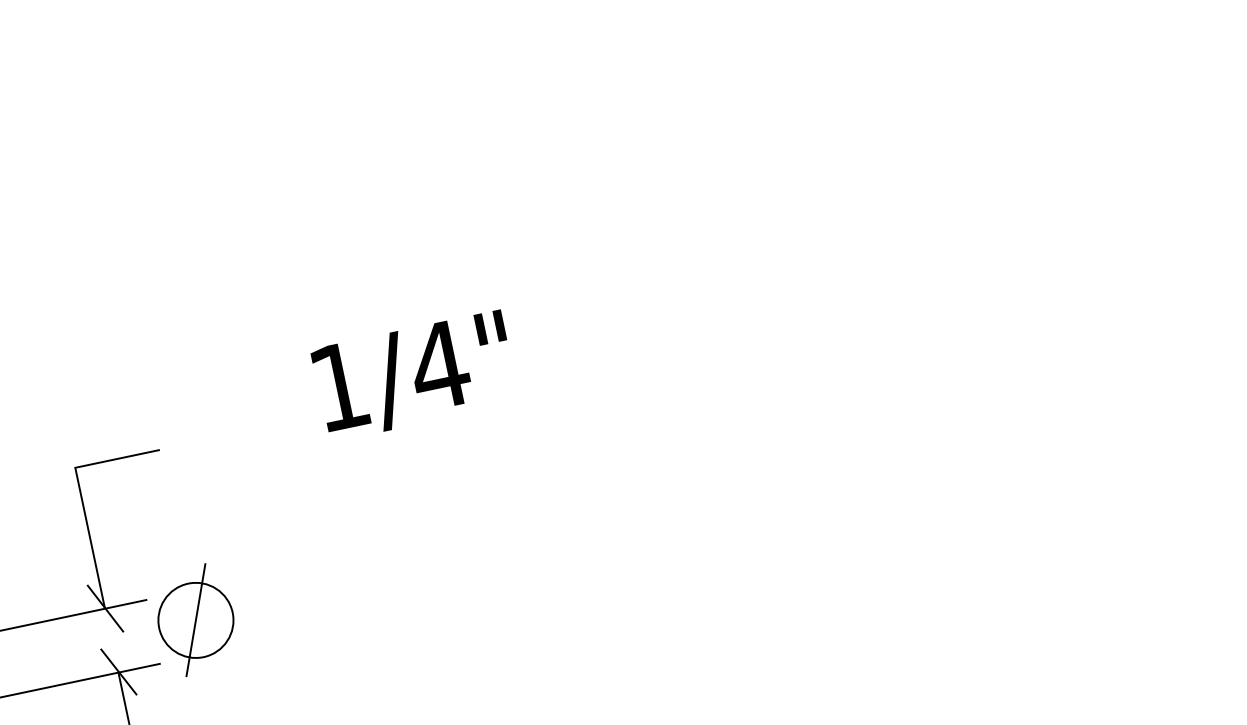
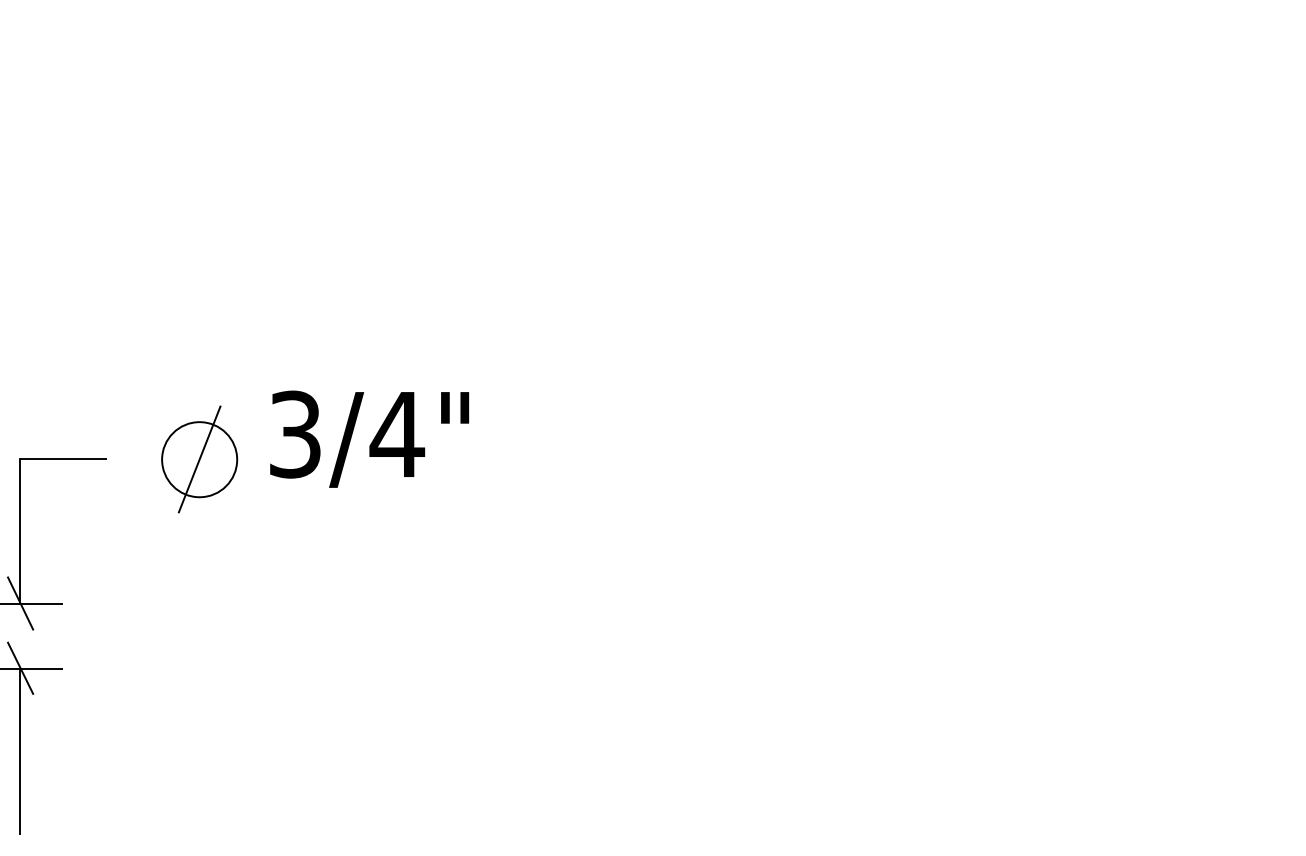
text: (339, 386) -> (295, 434), 1/4" -> 3/4"
part: (195, 620) -> (199, 459), moved

